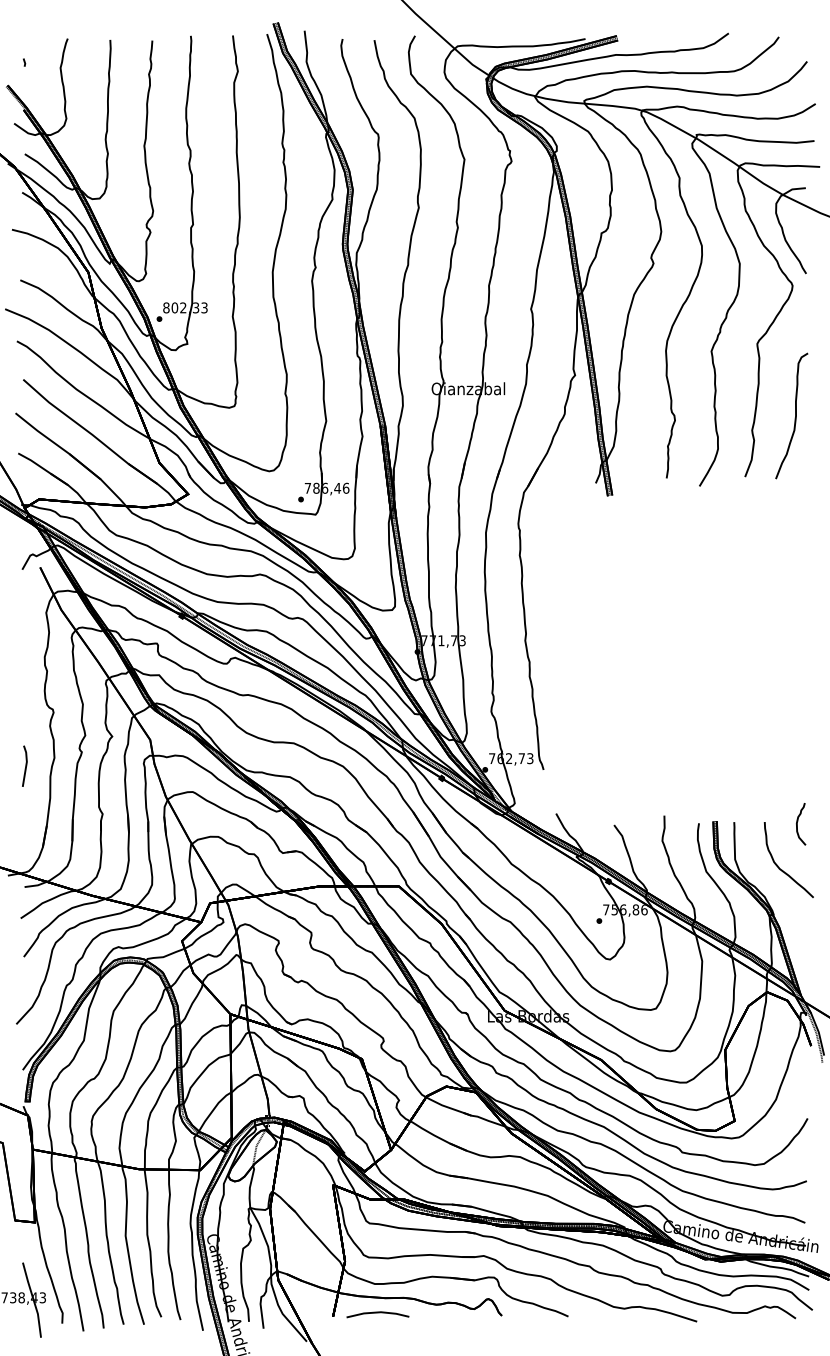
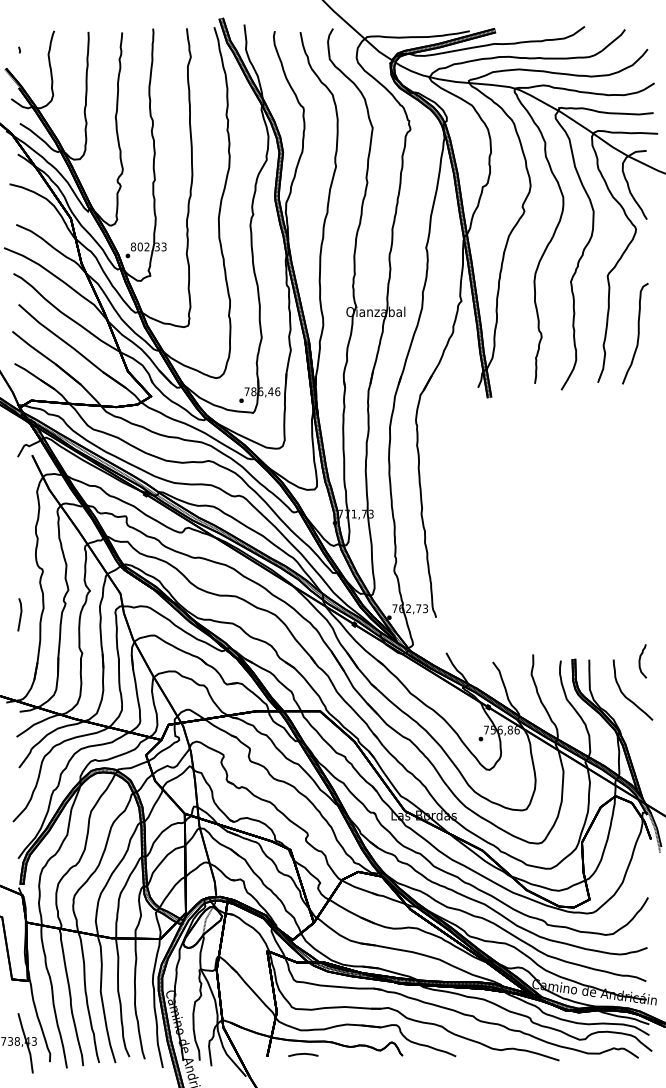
part: (378, 1314) -> (303, 1054), size x0.6

